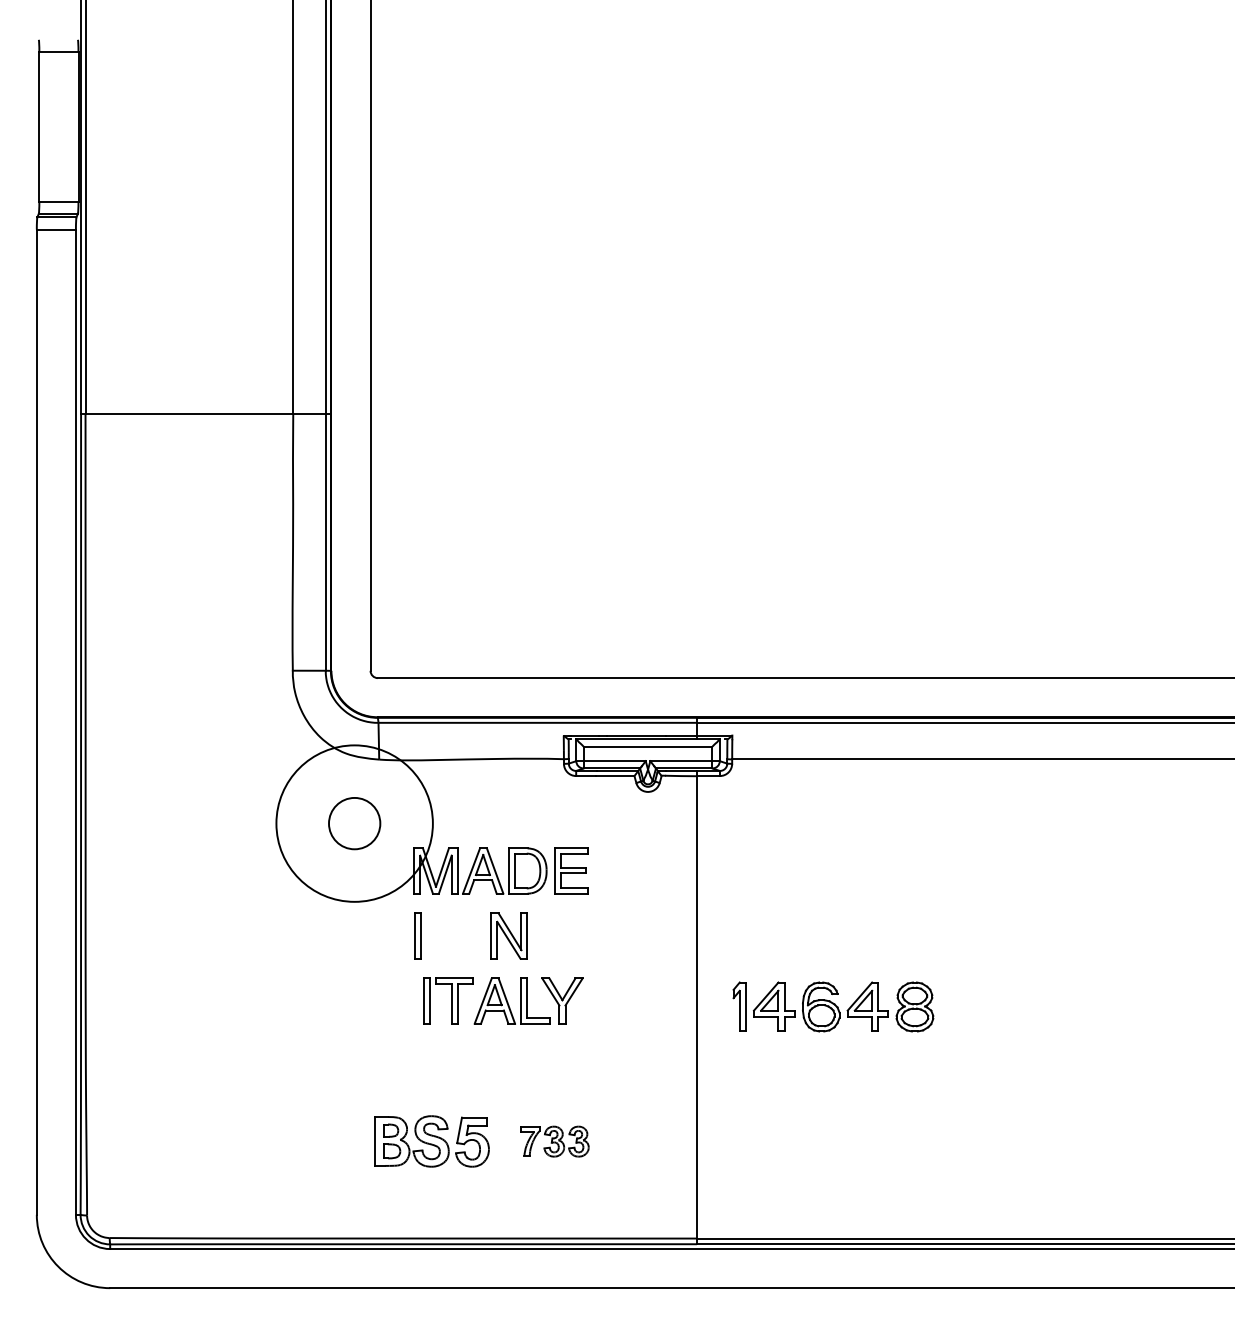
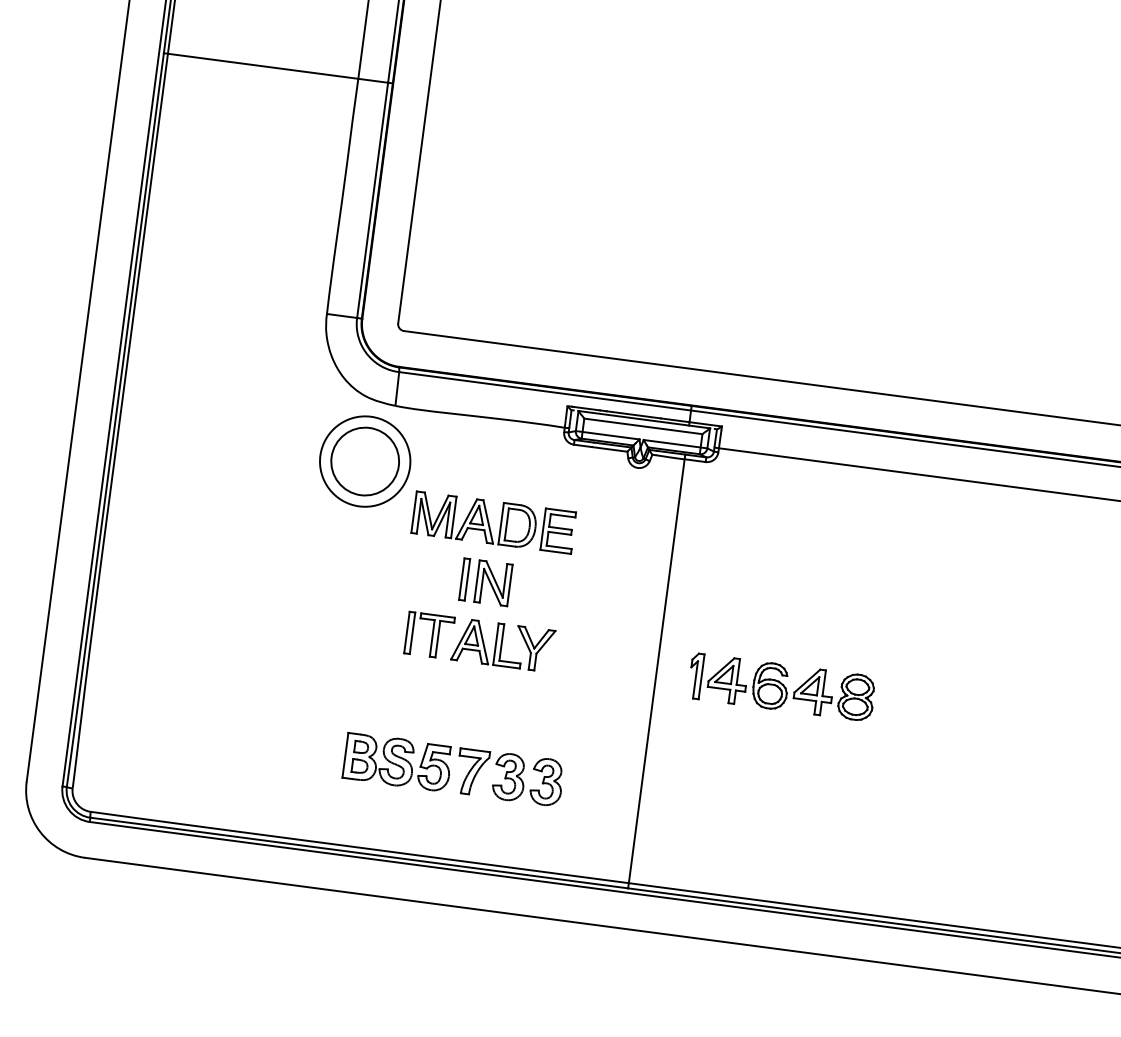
circle: (354, 823) -> (365, 461), size x0.62
circle: (354, 823) -> (365, 461), size x1.43
part: (417, 935) -> (464, 578), moved
part: (554, 1141) -> (509, 777), size x1.67

